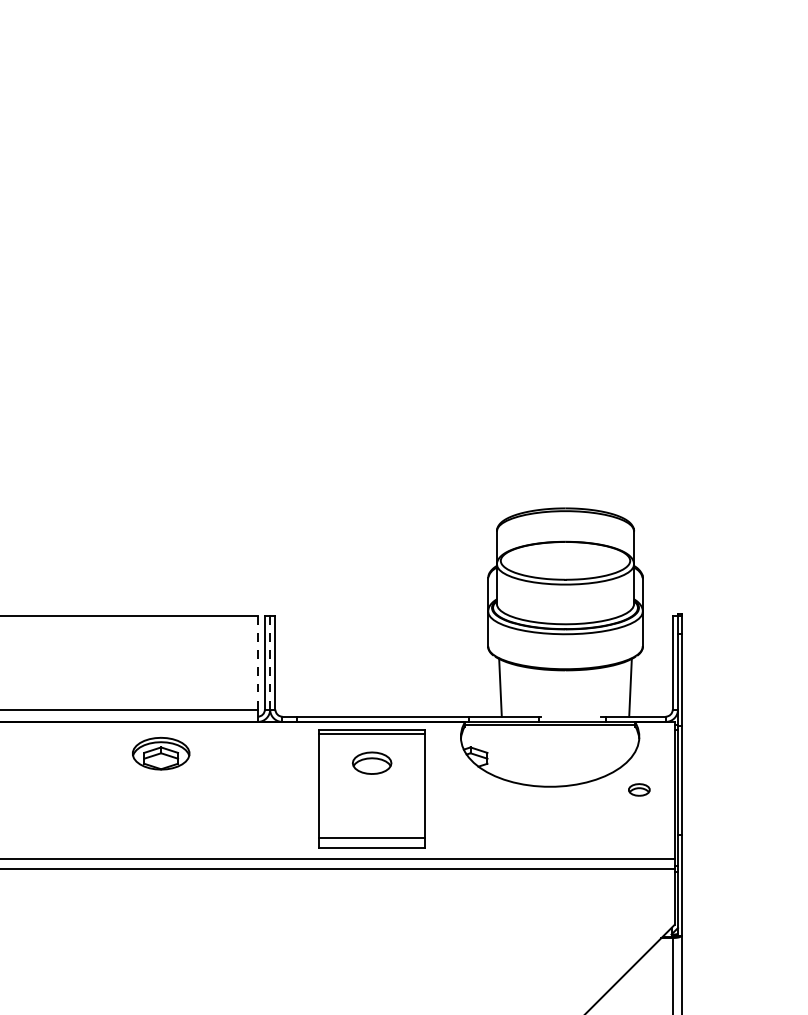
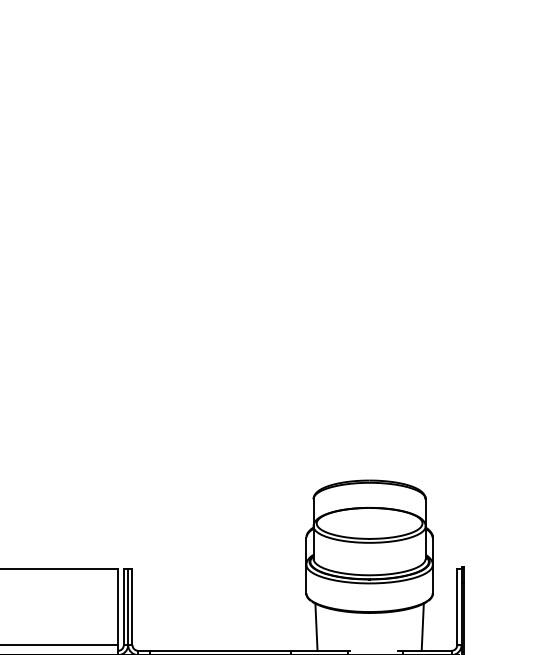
line: (257, 663) -> (117, 607), dashed -> solid
line: (270, 663) -> (128, 607), dashed -> solid

